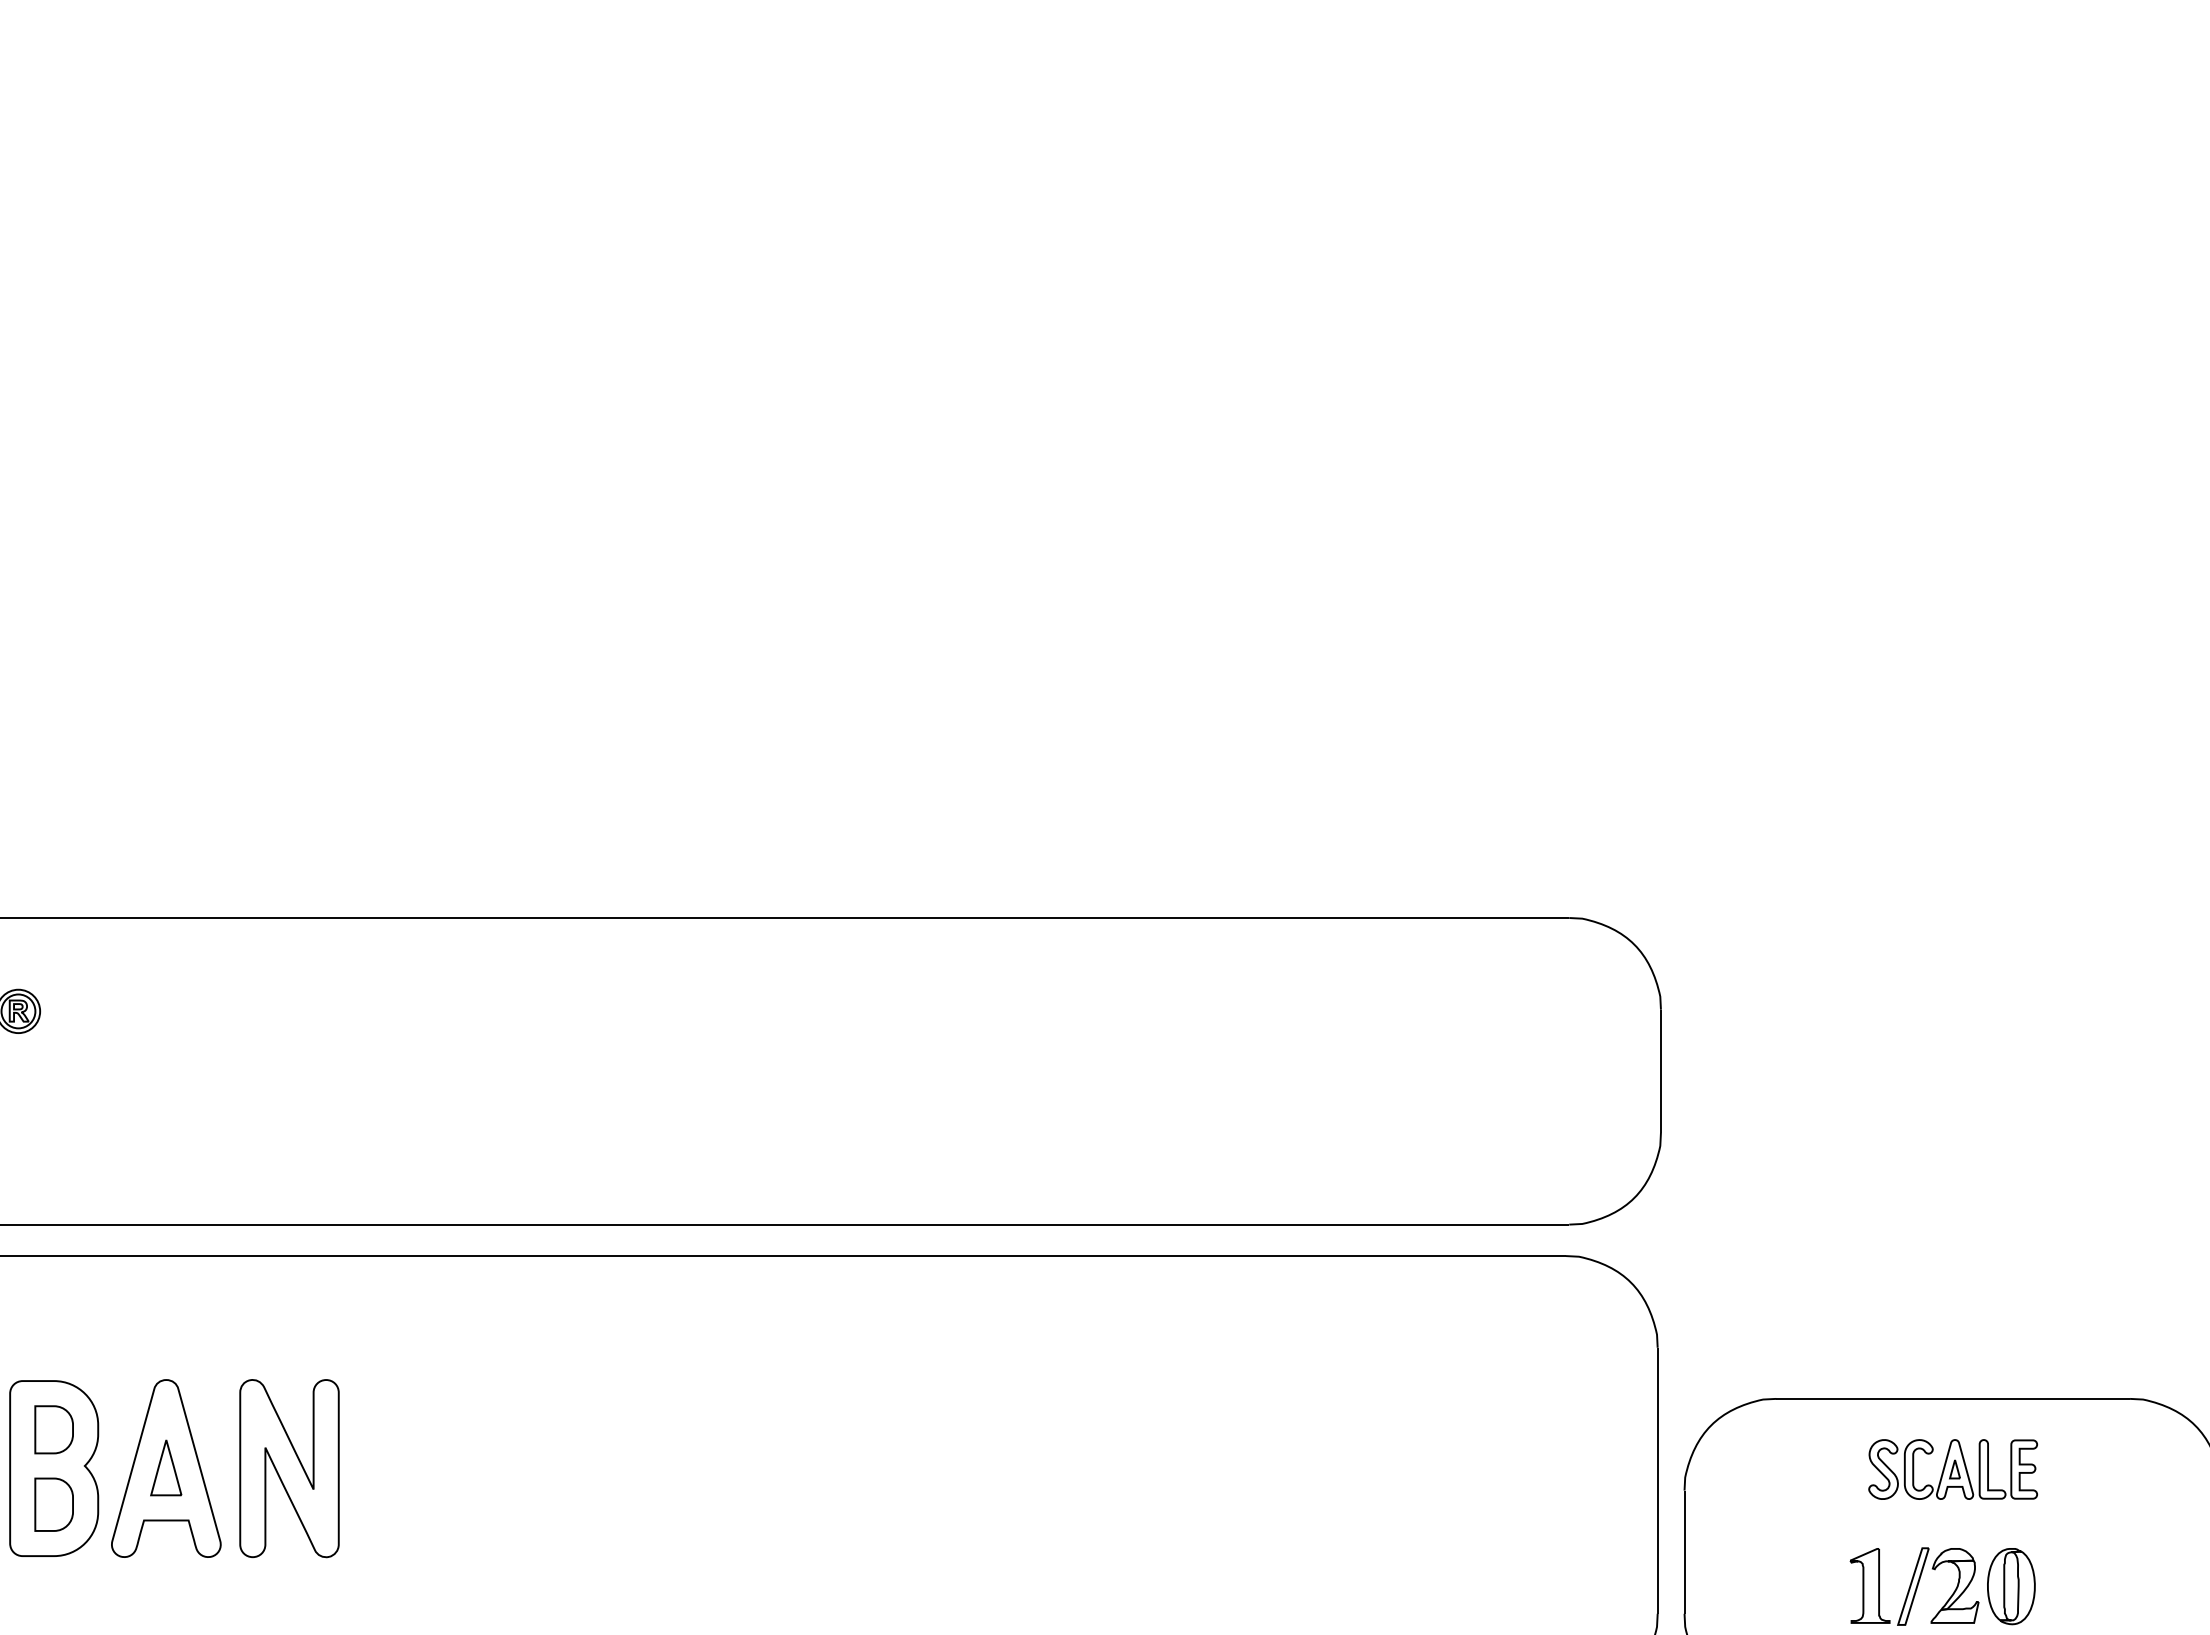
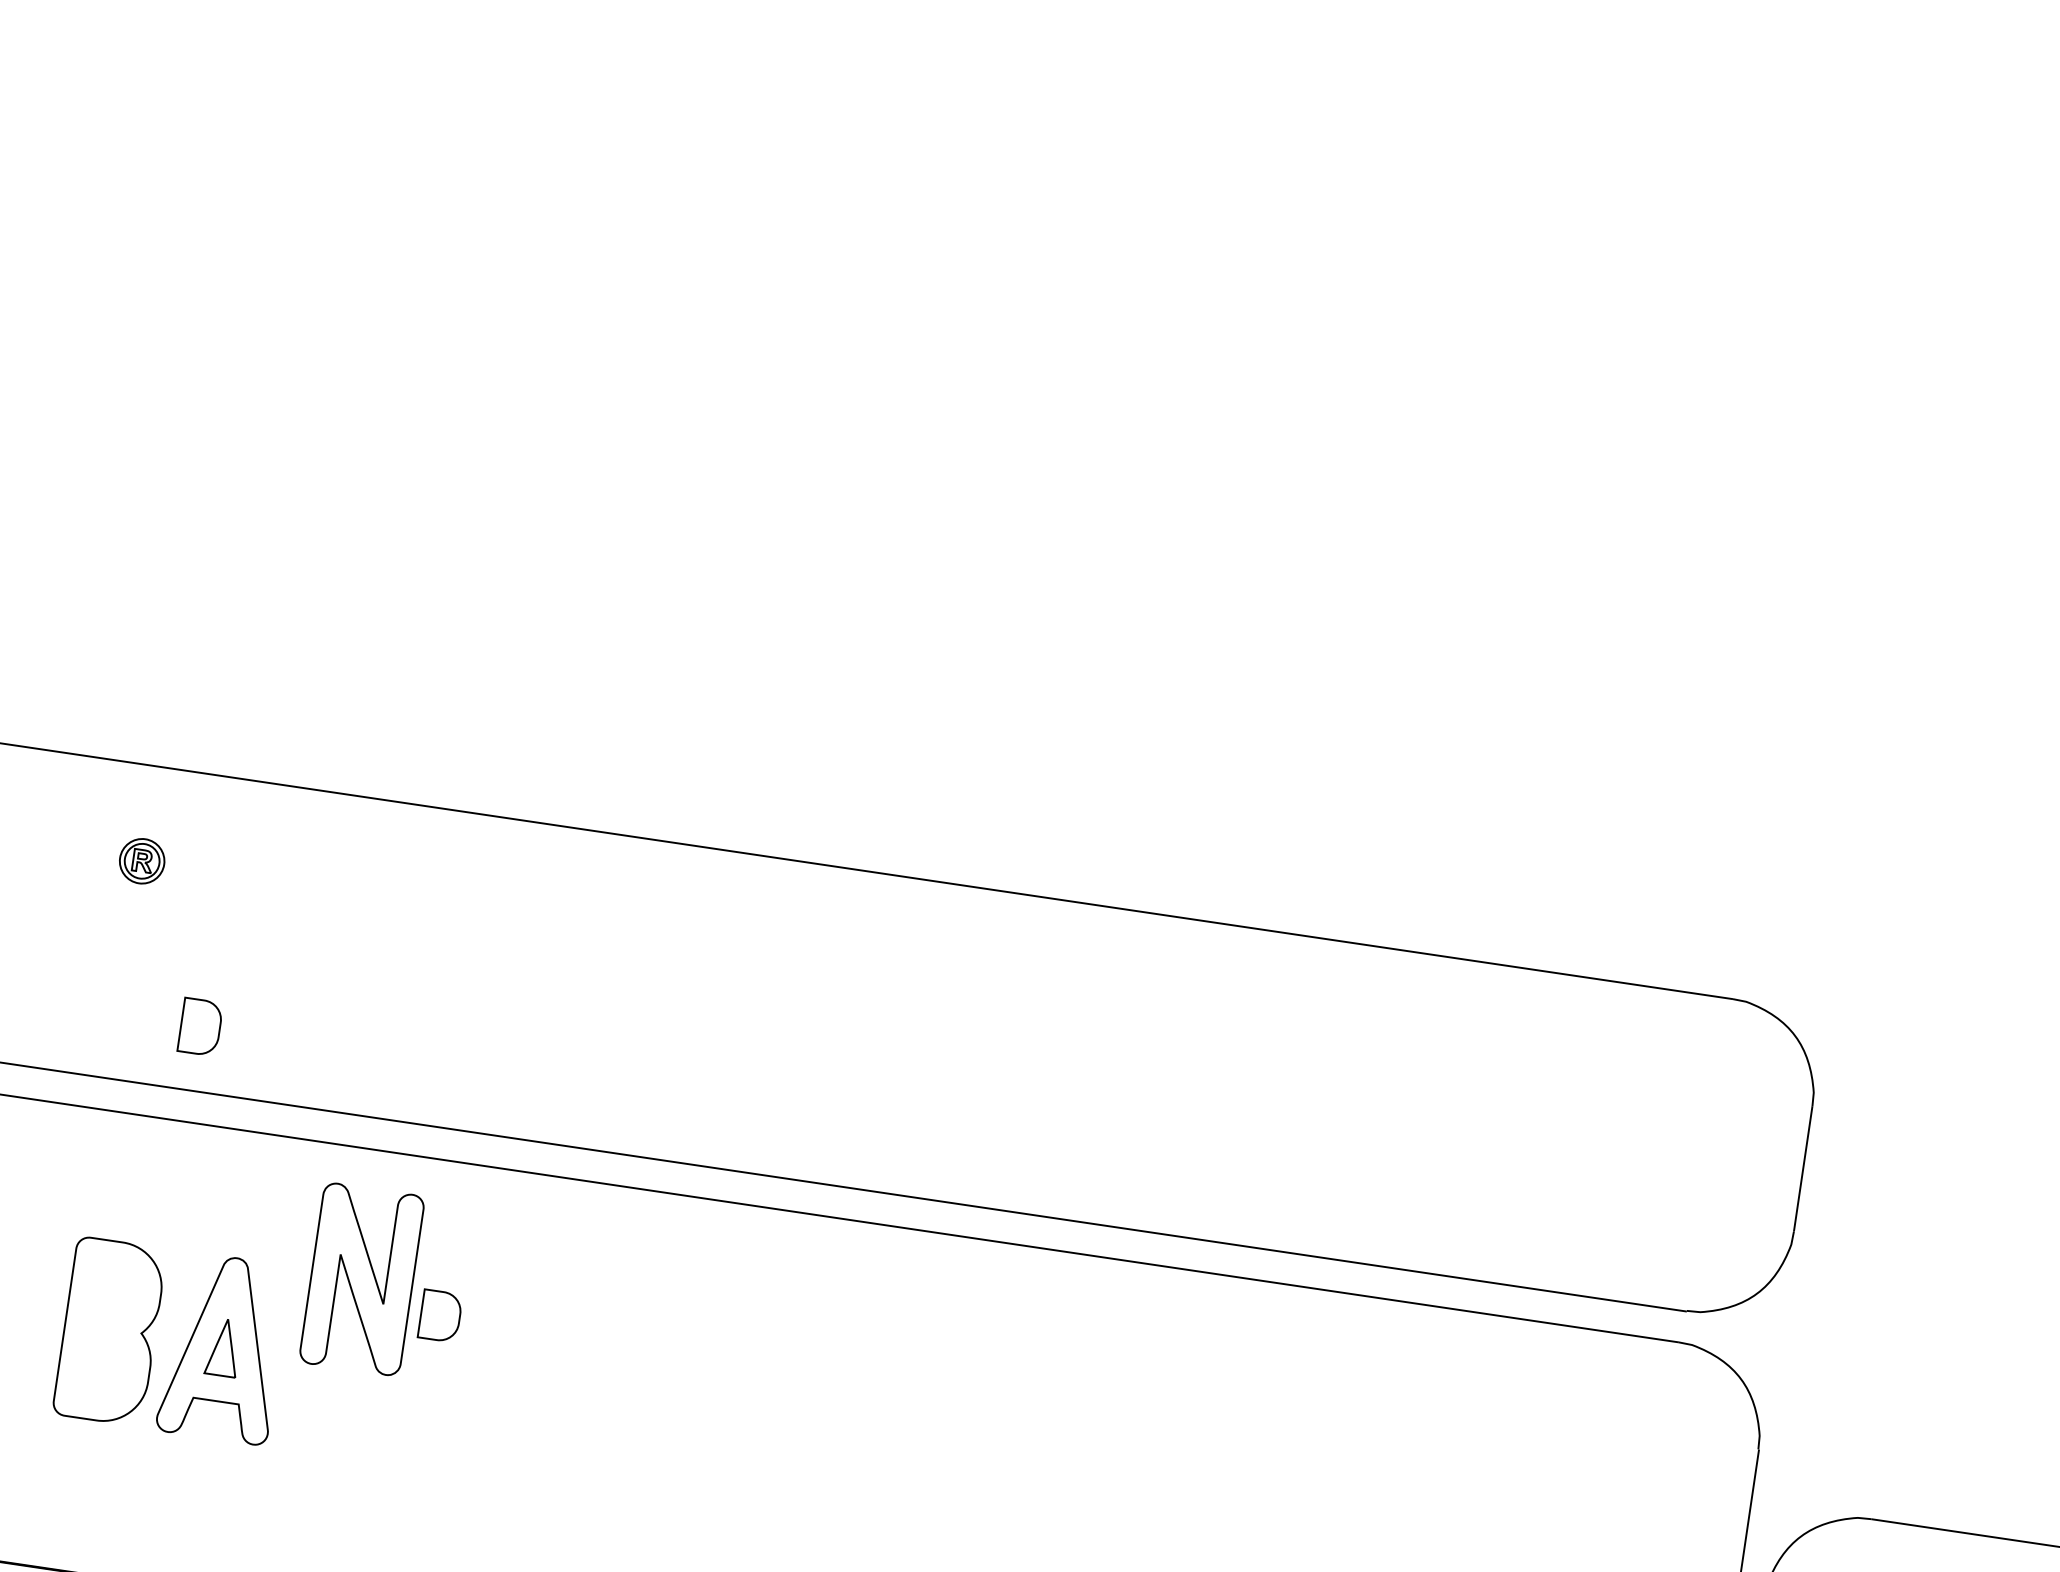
part: (53, 1429) -> (439, 1315), moved
part: (289, 1468) -> (362, 1279), moved
part: (53, 1504) -> (199, 1026), moved

